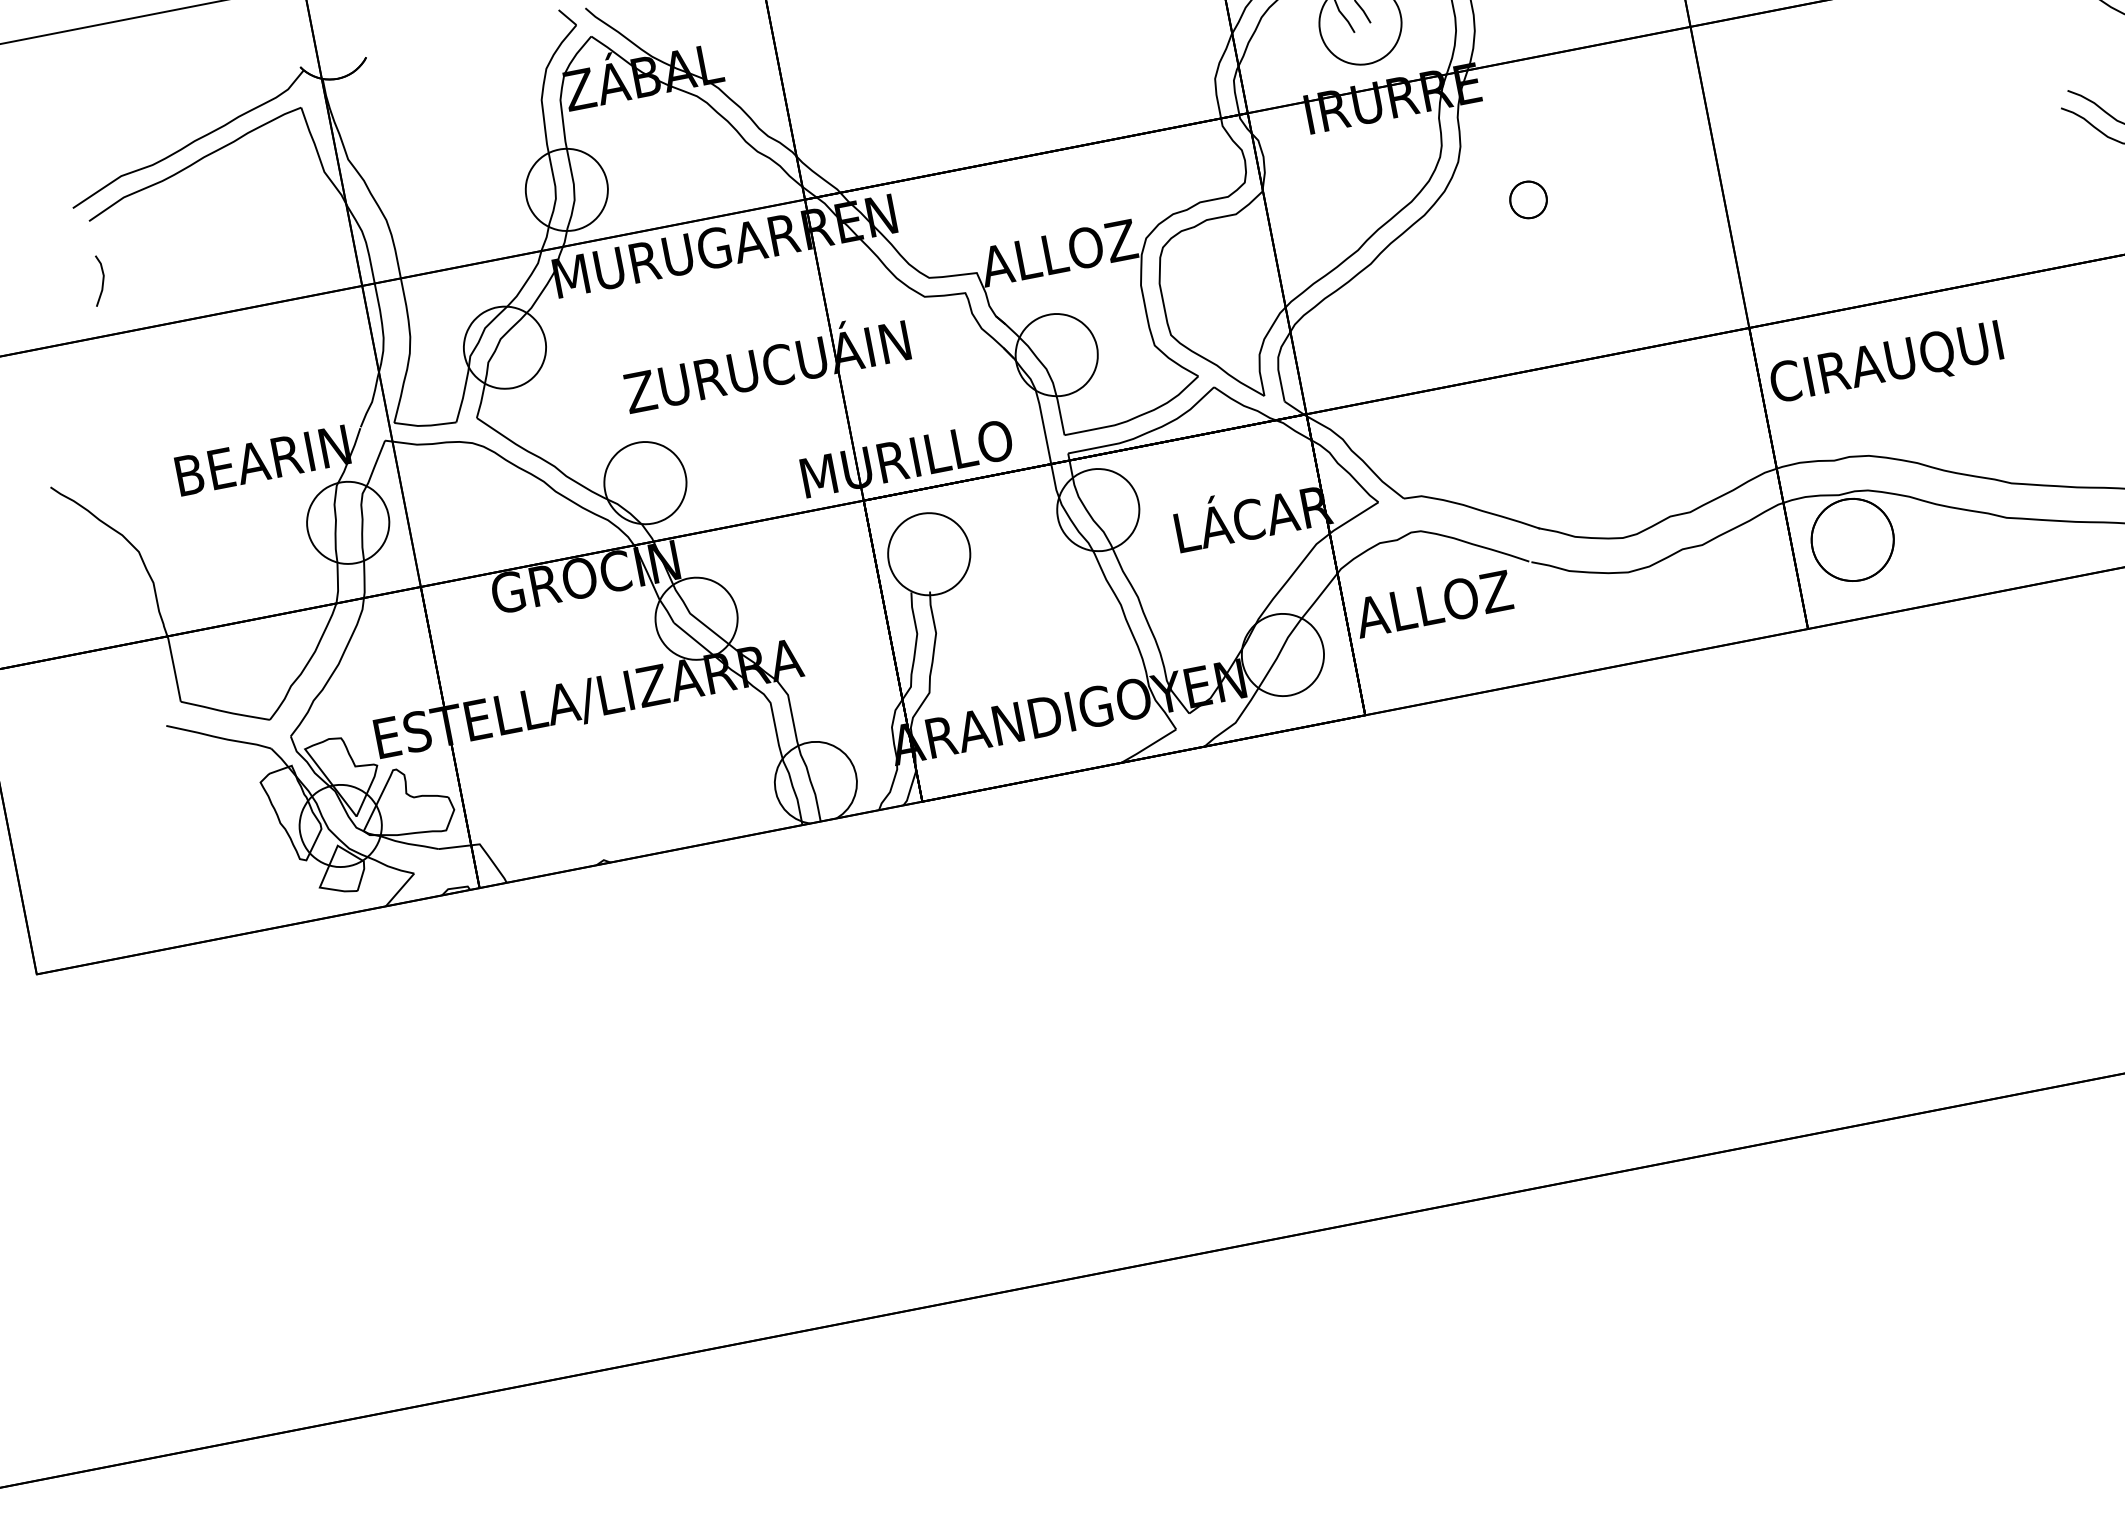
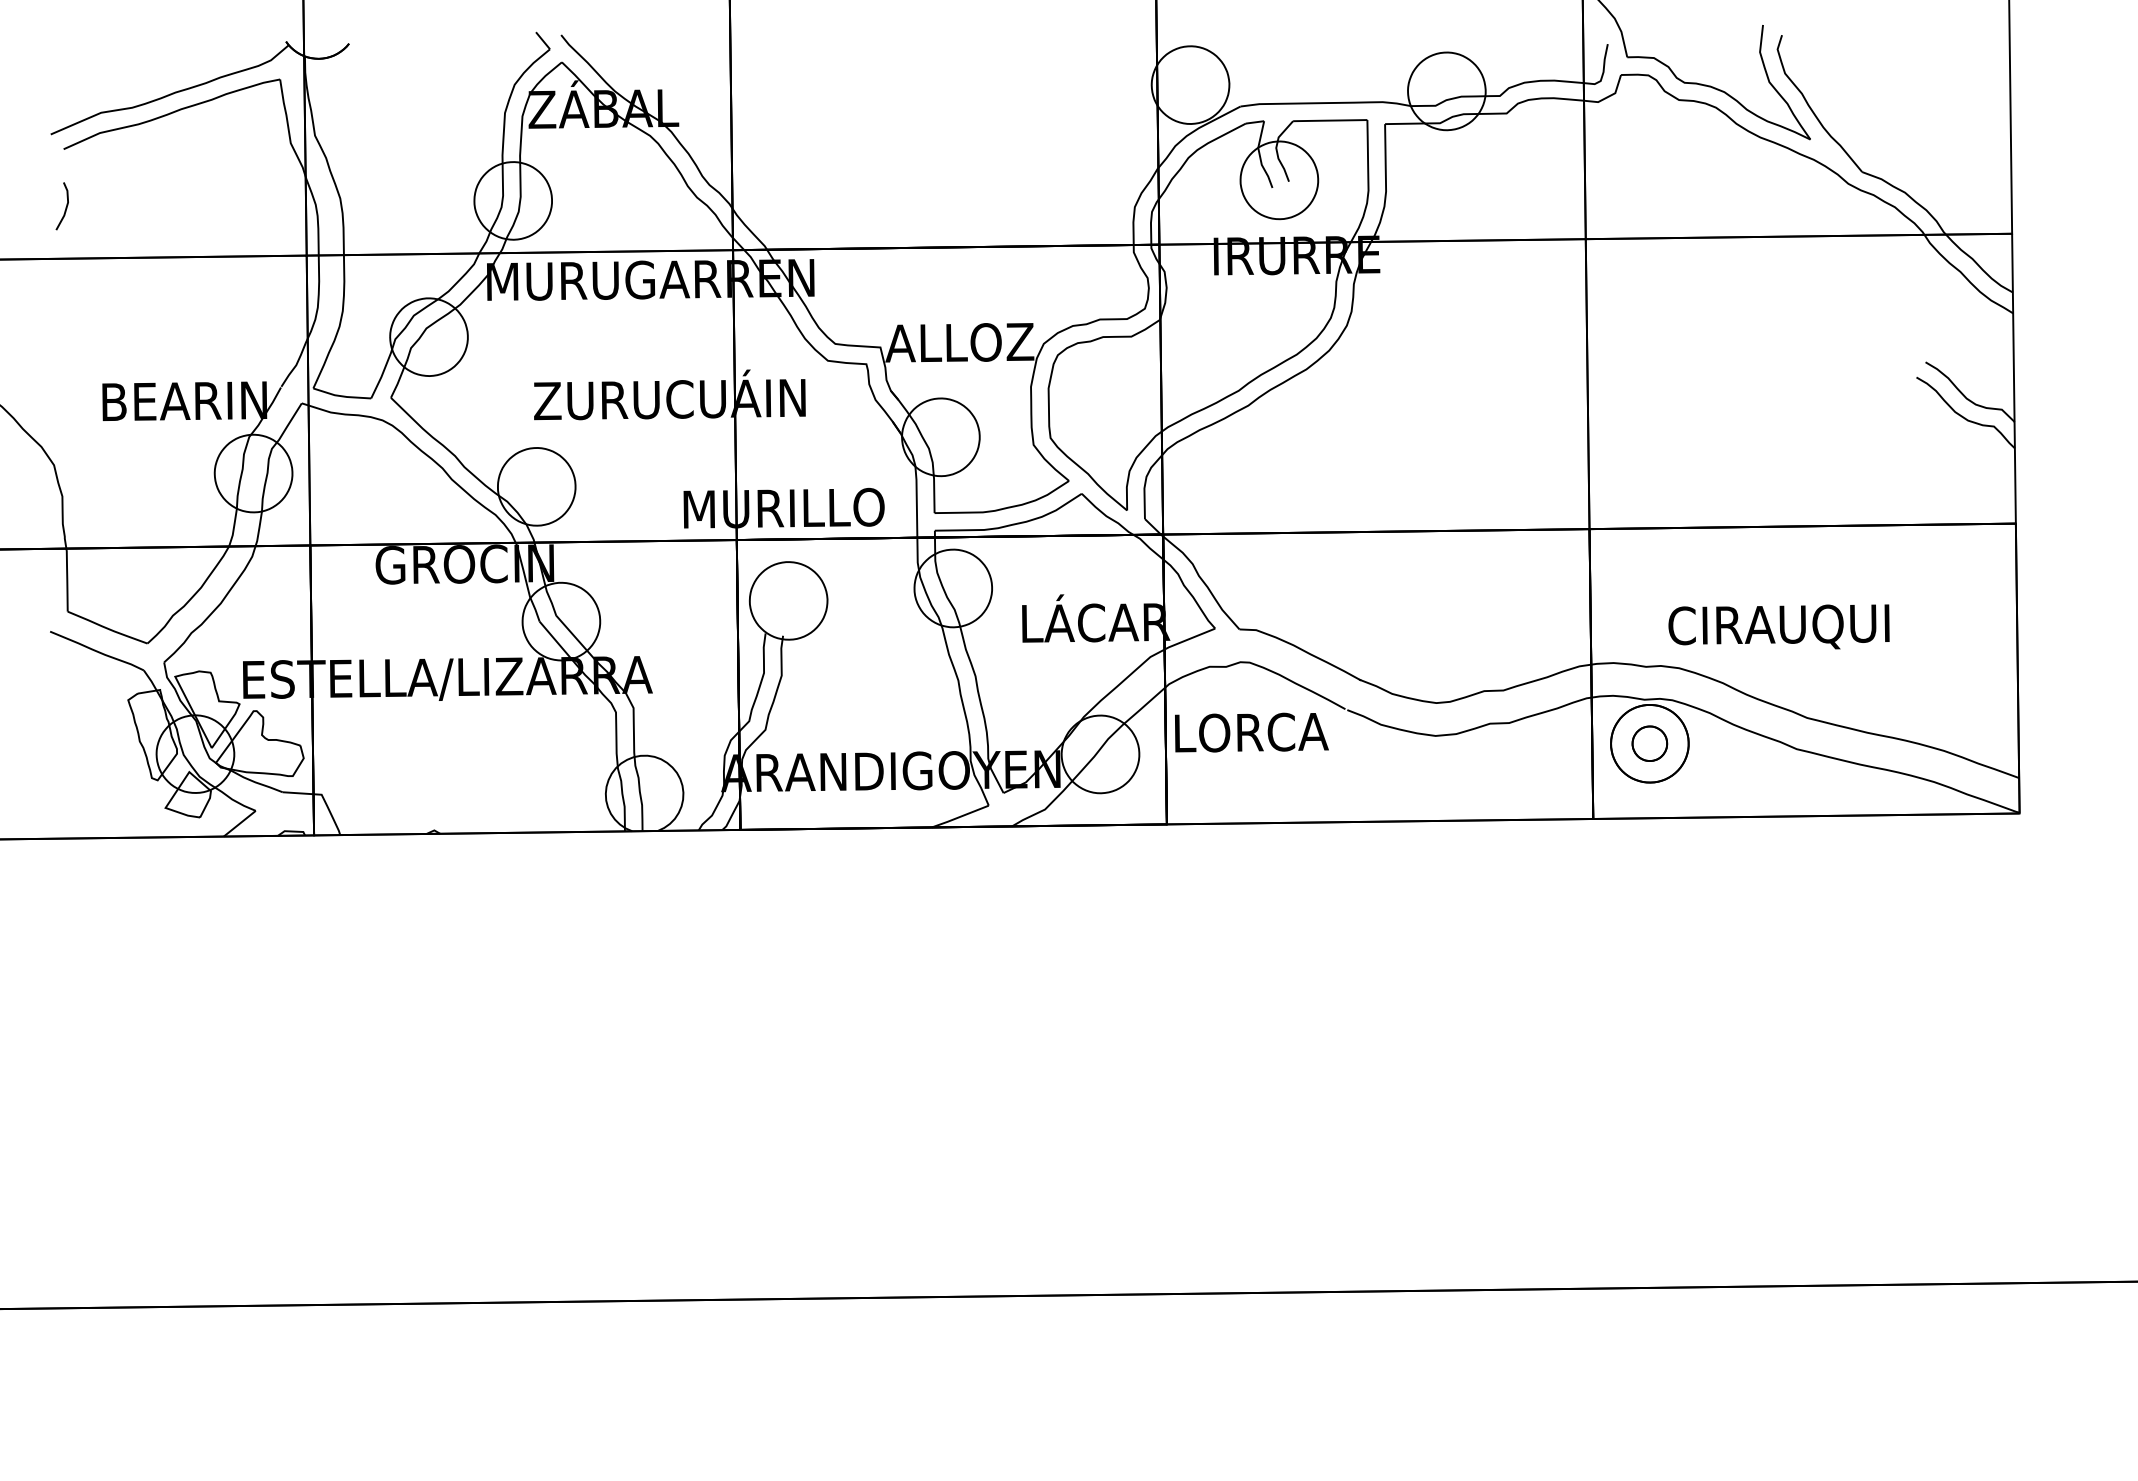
part: (1528, 199) -> (1649, 743), moved
text: (1885, 363) -> (1778, 626), moved
text: (1435, 603) -> (1251, 732), ALLOZ -> LORCA

